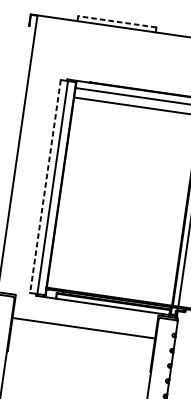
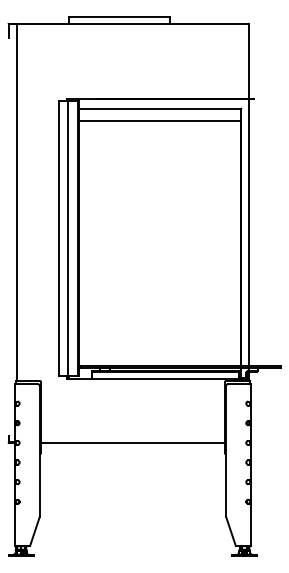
line: (116, 21) -> (118, 17), dashed -> solid
line: (45, 187) -> (58, 239), dashed -> solid
line: (83, 327) -> (132, 442), moved

